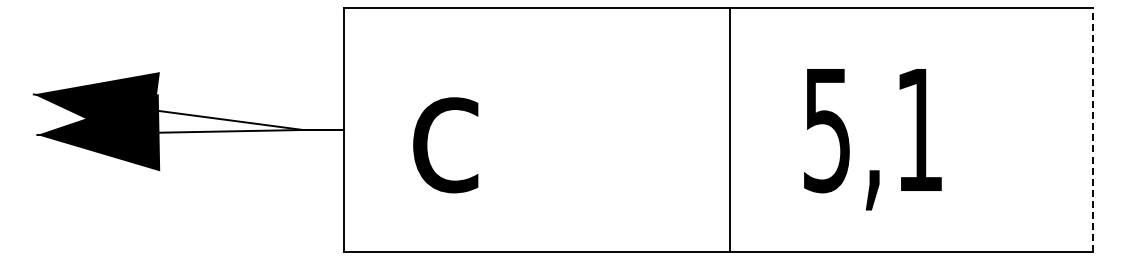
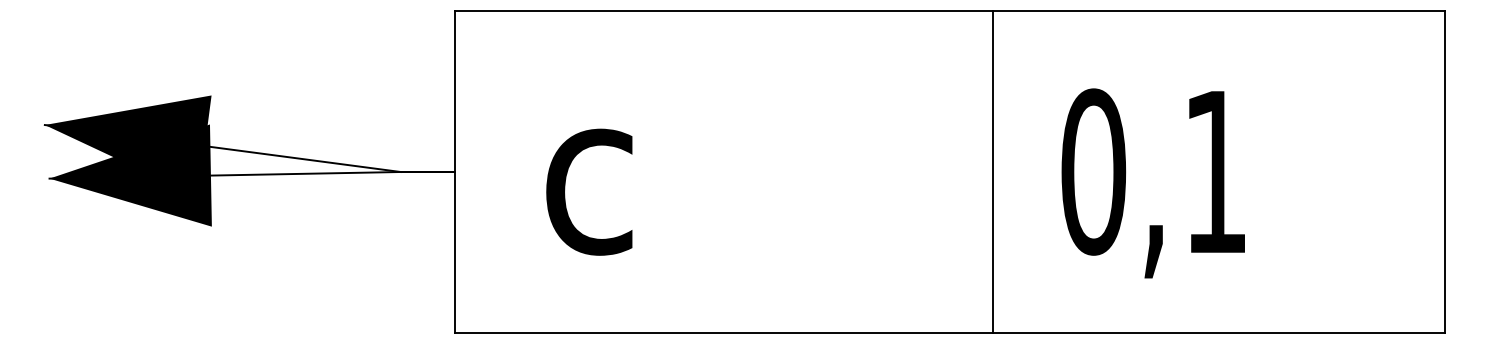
line: (729, 129) -> (992, 171), moved
text: (827, 129) -> (1093, 171), 5,1 -> 0,1
line: (1093, 129) -> (1445, 171), dashed -> solid

